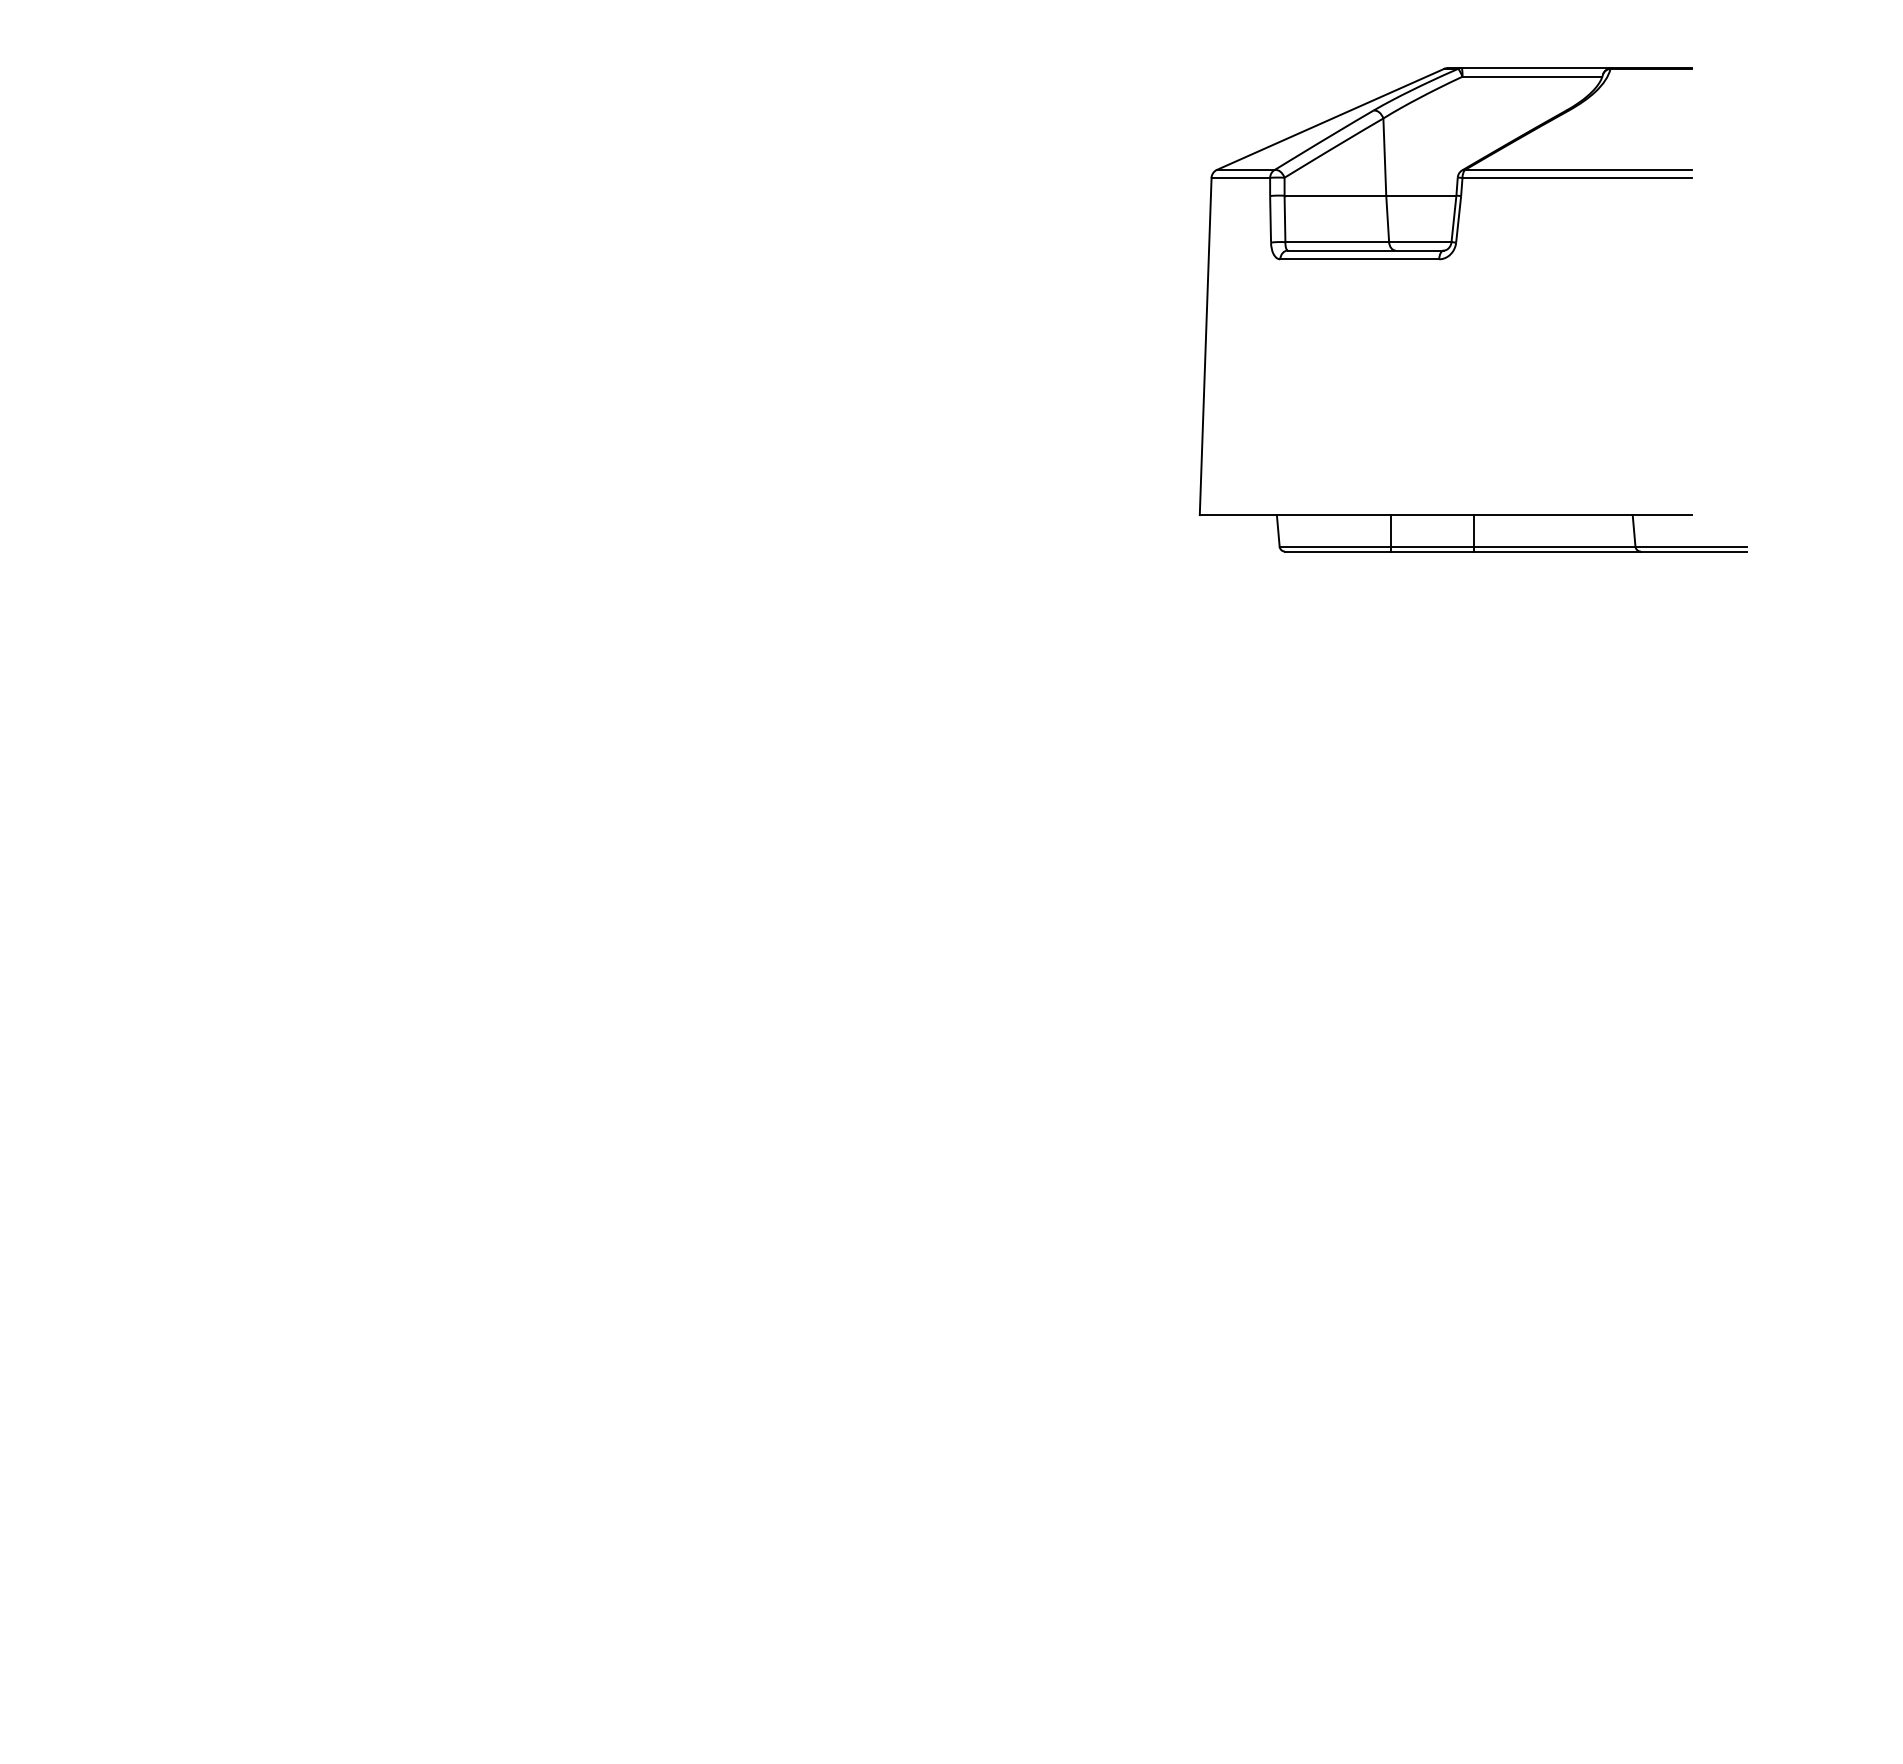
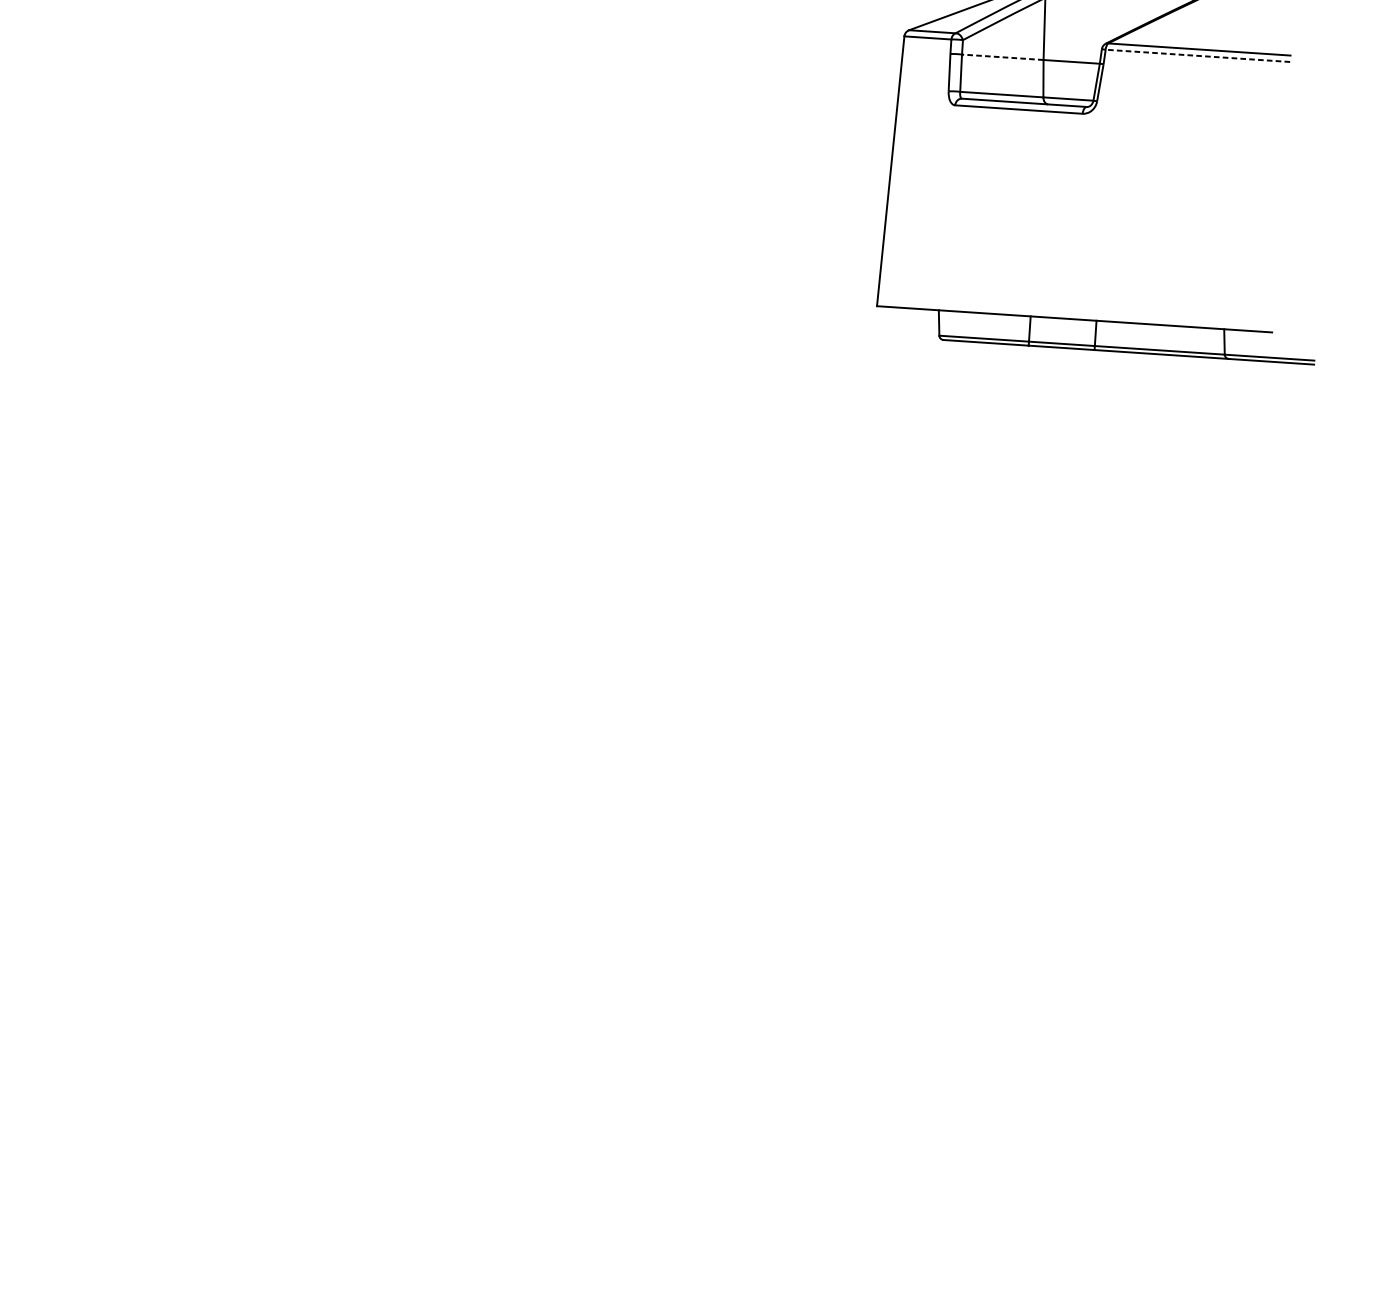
line: (1577, 177) -> (1197, 55), solid -> dashed
line: (1335, 195) -> (1002, 57), solid -> dashed

